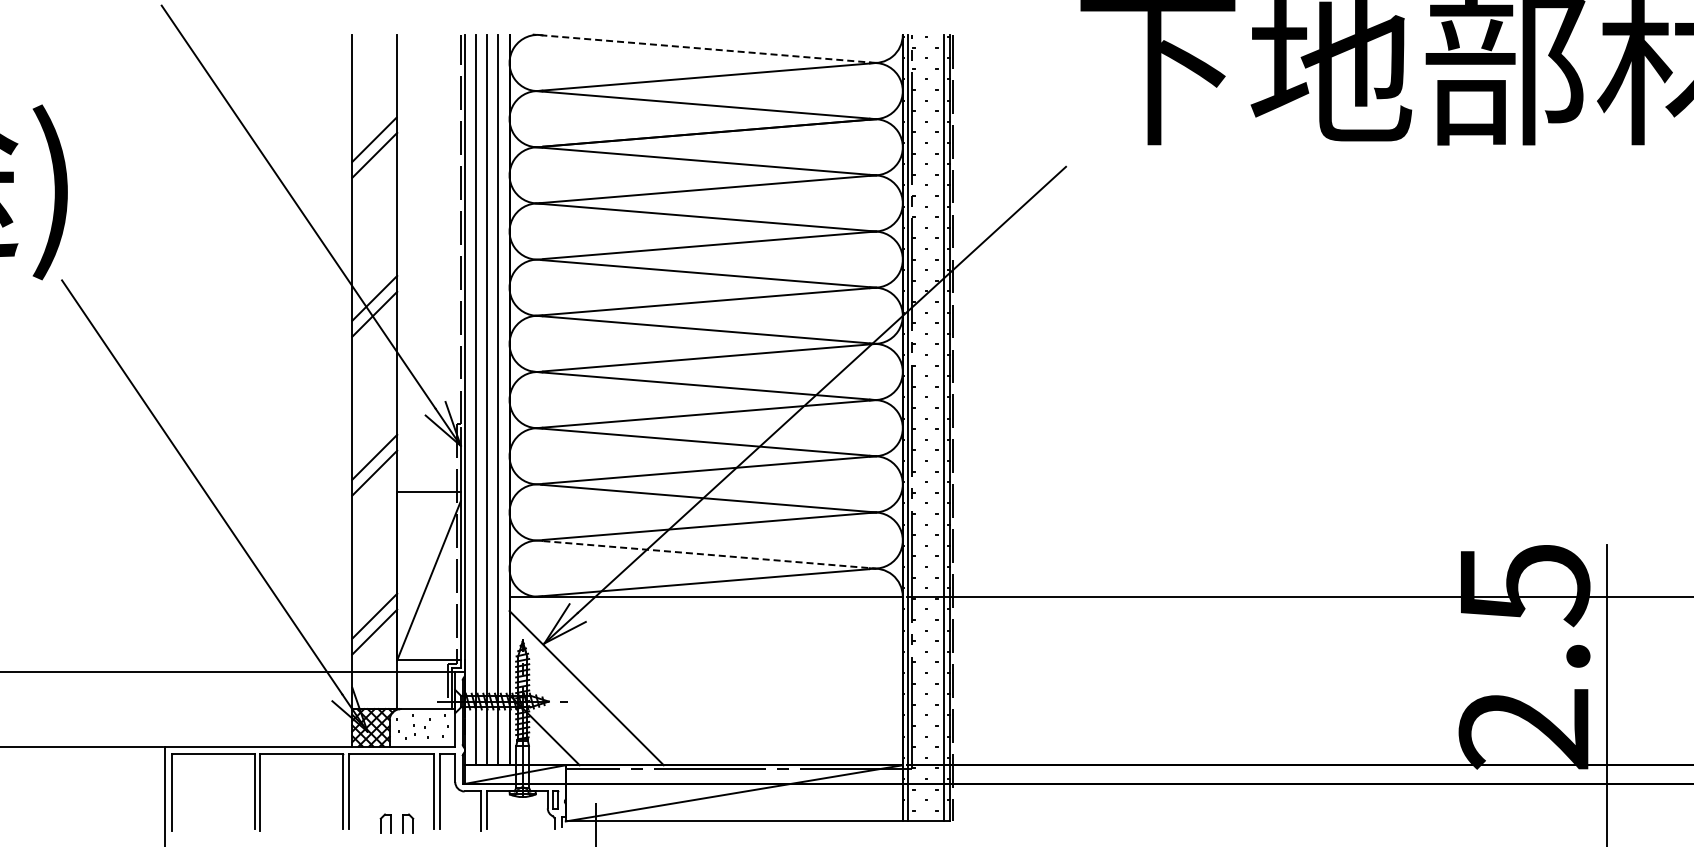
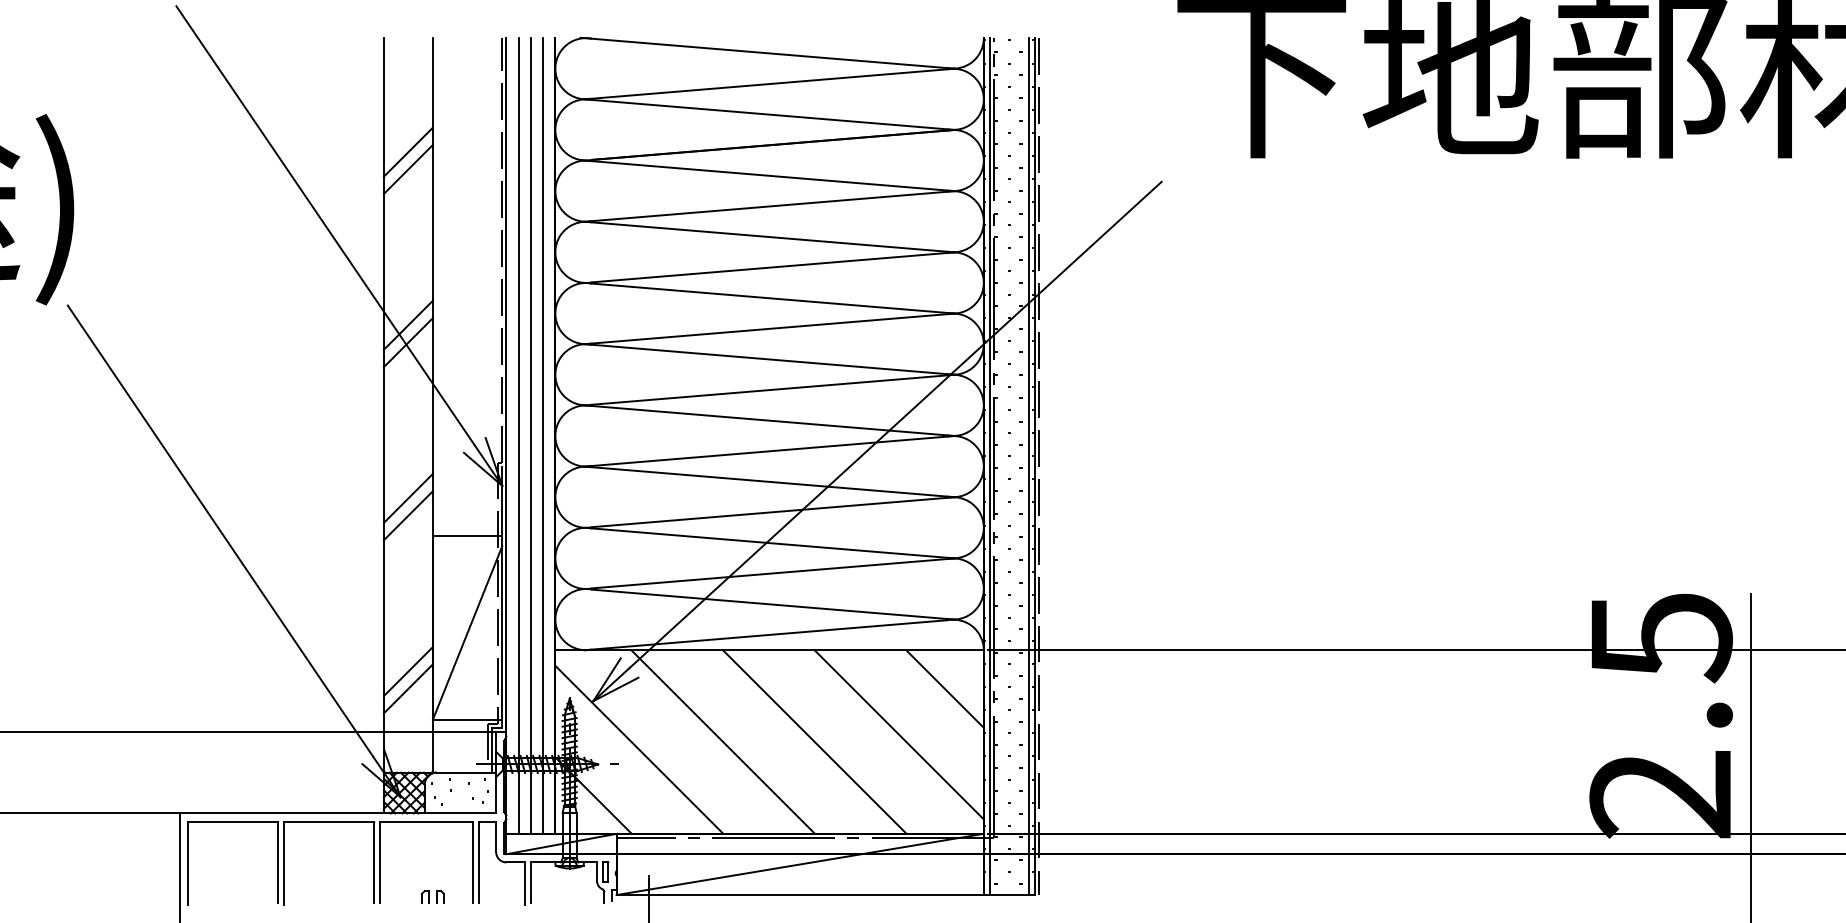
line: (703, 48) -> (766, 52), dashed -> solid
line: (709, 554) -> (773, 604), dashed -> solid
line: (866, 631) -> (944, 688), added
line: (824, 674) -> (898, 734), added
line: (663, 680) -> (723, 741), added
line: (747, 680) -> (814, 741), added
part: (397, 822) -> (433, 896), size x0.62

